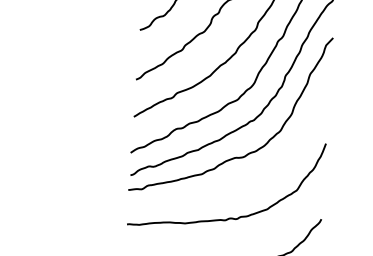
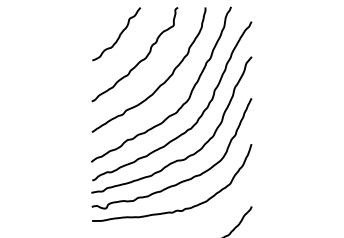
curve: (239, 182) -> (182, 180), added

